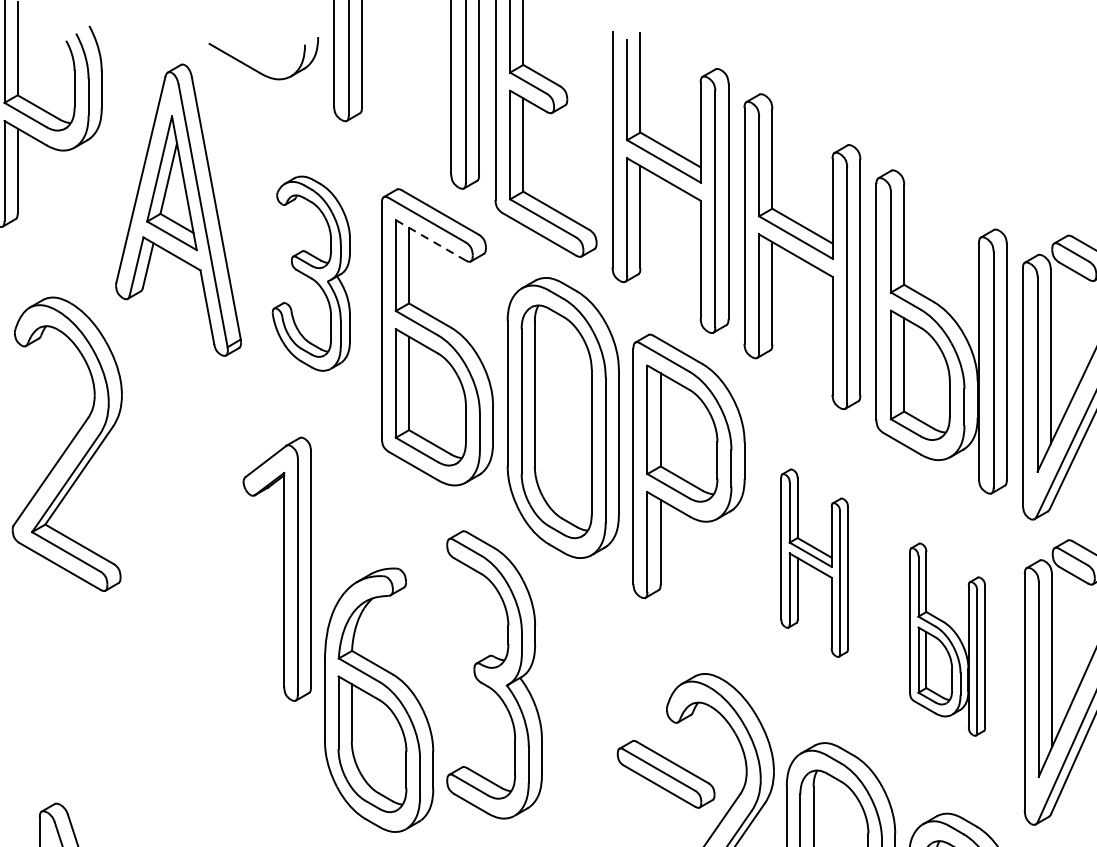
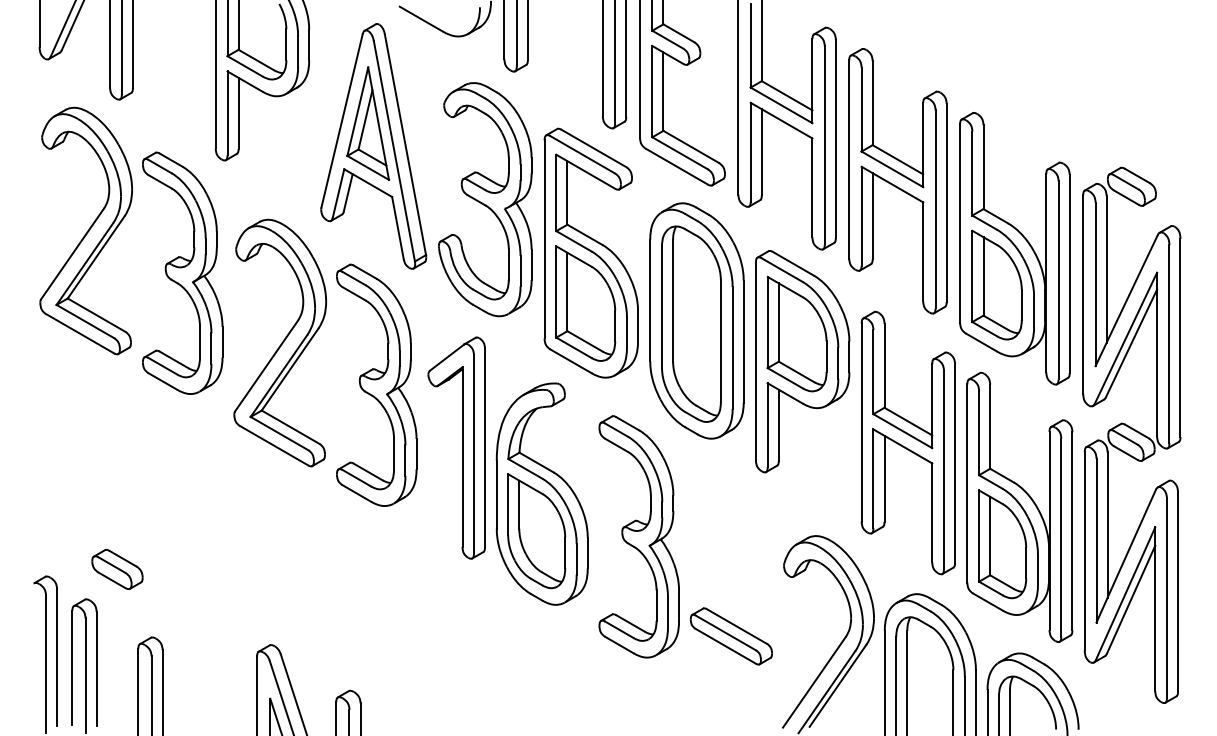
line: (430, 240) -> (585, 171), dashed -> solid
part: (311, 273) -> (485, 199), size x1.43
part: (181, 493) -> (376, 384), added
part: (813, 562) -> (907, 442), size x1.67
part: (947, 638) -> (1019, 506), size x1.67
part: (378, 699) -> (541, 493), moved
part: (665, 774) -> (730, 636), moved

